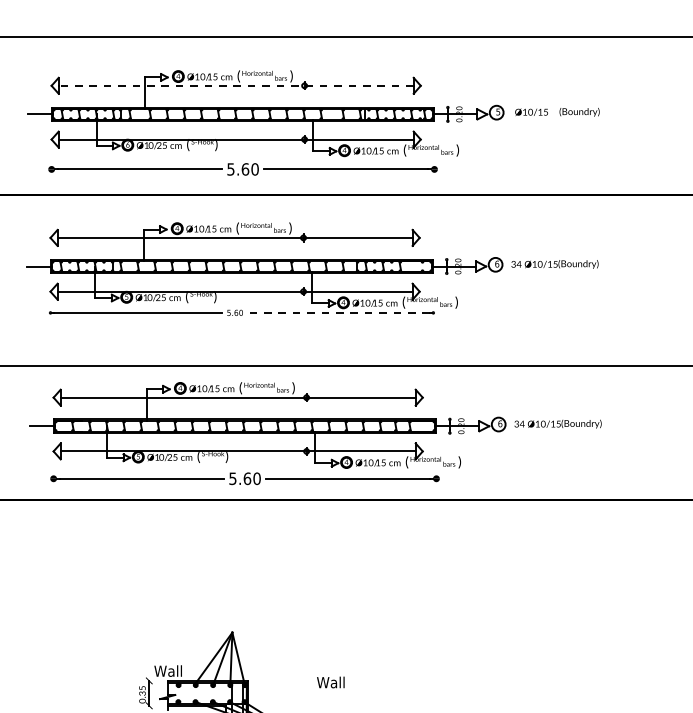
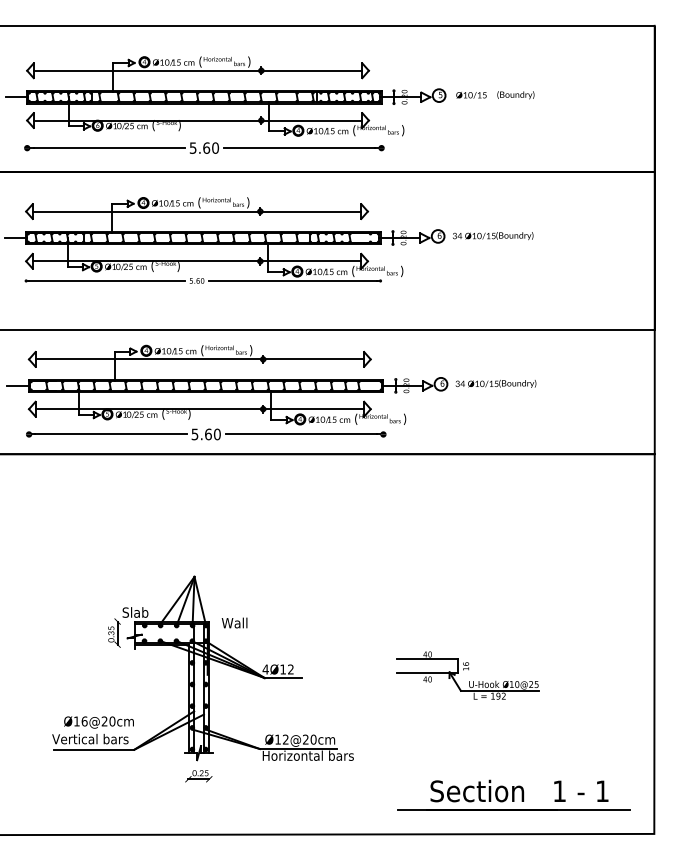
line: (235, 85) -> (197, 70), dashed -> solid
line: (338, 312) -> (292, 280), dashed -> solid
text: (168, 671) -> (135, 612), Wall -> Slab
text: (330, 681) -> (234, 622), moved

